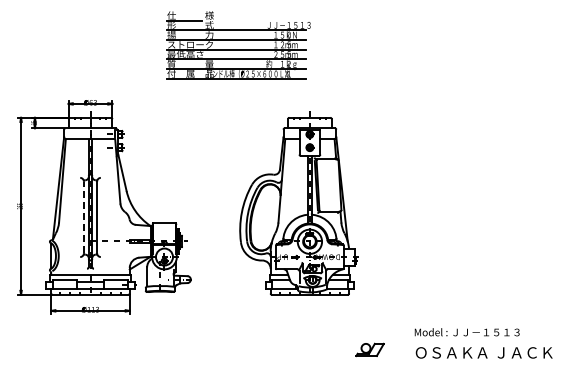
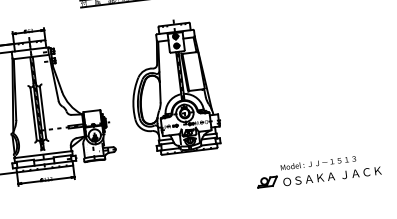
part: (298, 203) -> (173, 87), moved
line: (83, 217) -> (33, 114), dashed -> solid
part: (369, 349) -> (267, 181), moved

